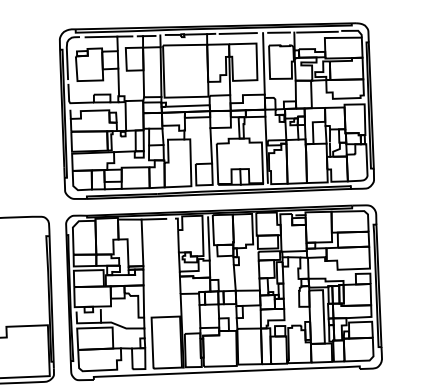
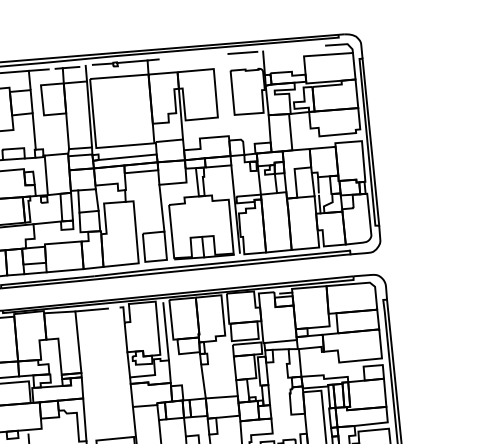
line: (317, 31) -> (293, 48), removed
line: (237, 33) -> (187, 57), removed
line: (263, 63) -> (224, 94), removed

